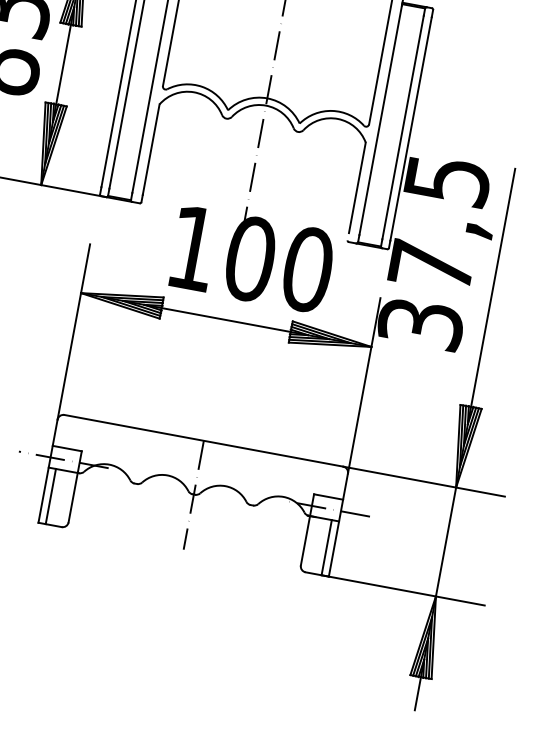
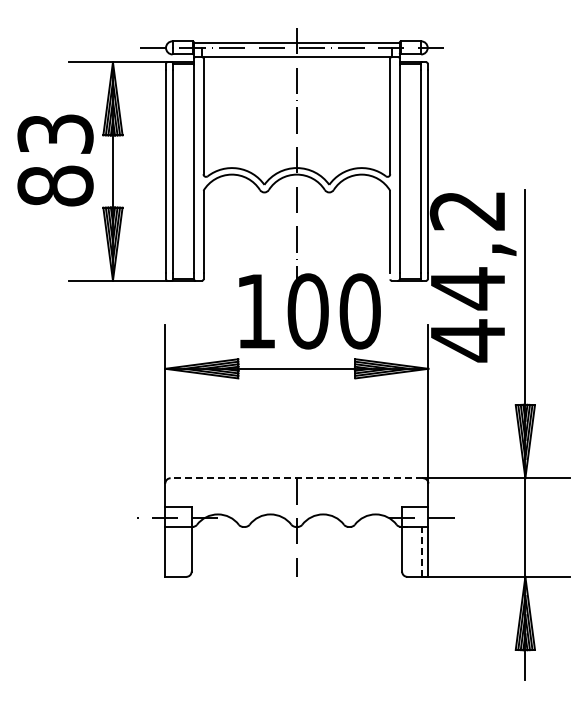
text: (433, 253) -> (467, 276), 37,5 -> 44,2
line: (203, 441) -> (296, 478), solid -> dashed
line: (50, 496) -> (171, 551), removed
line: (326, 547) -> (421, 551), solid -> dashed

